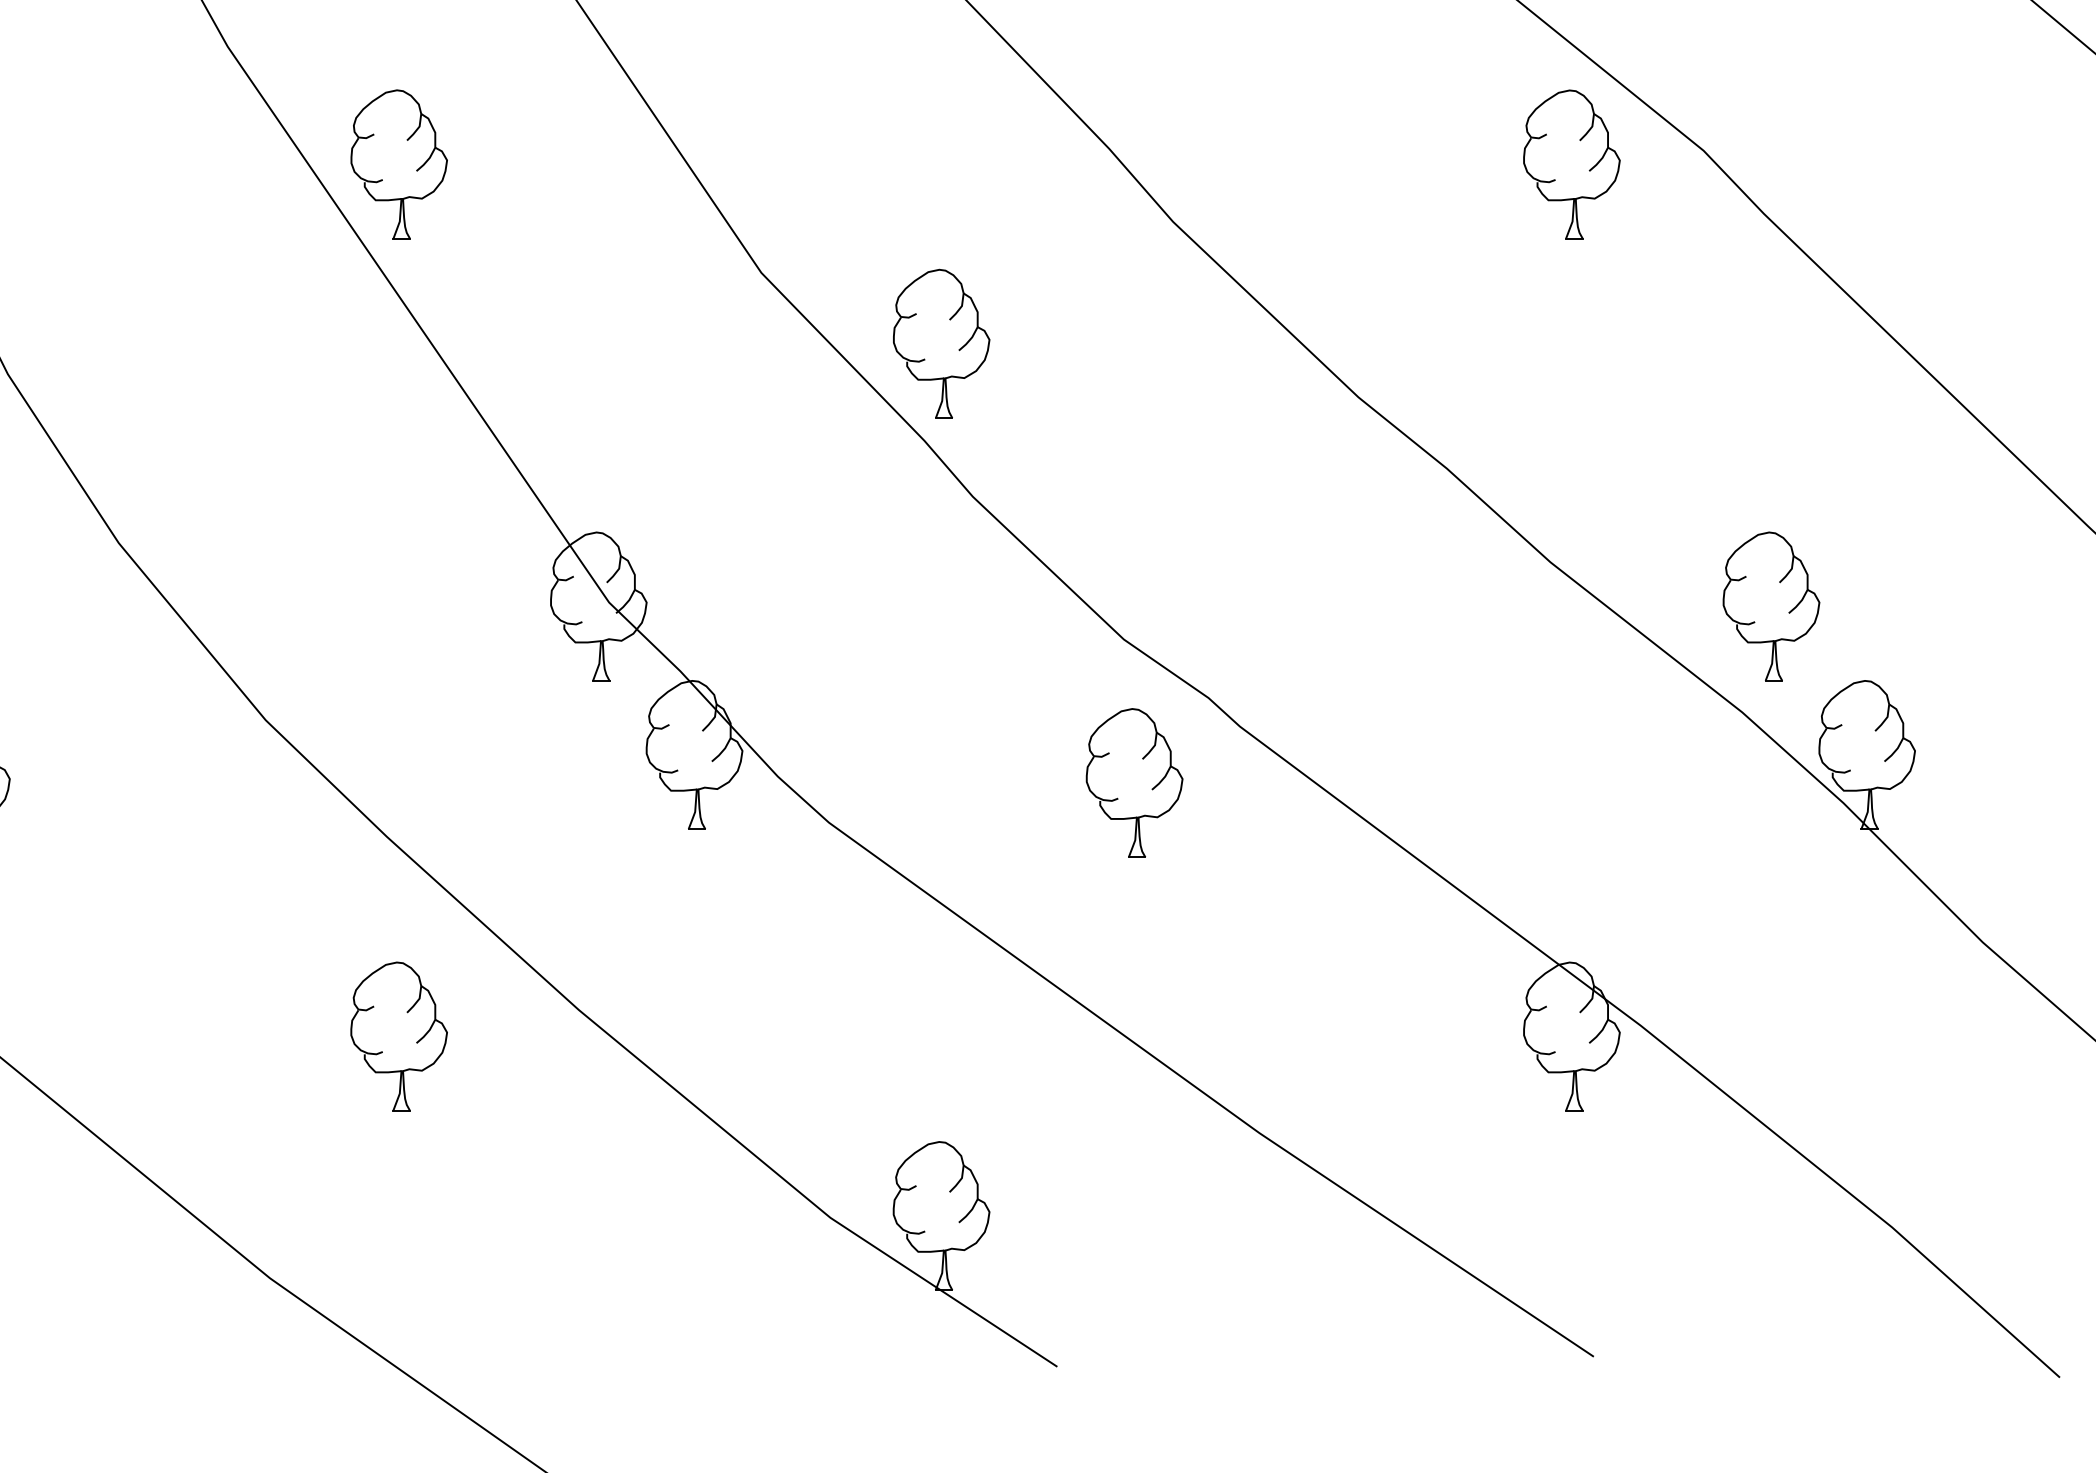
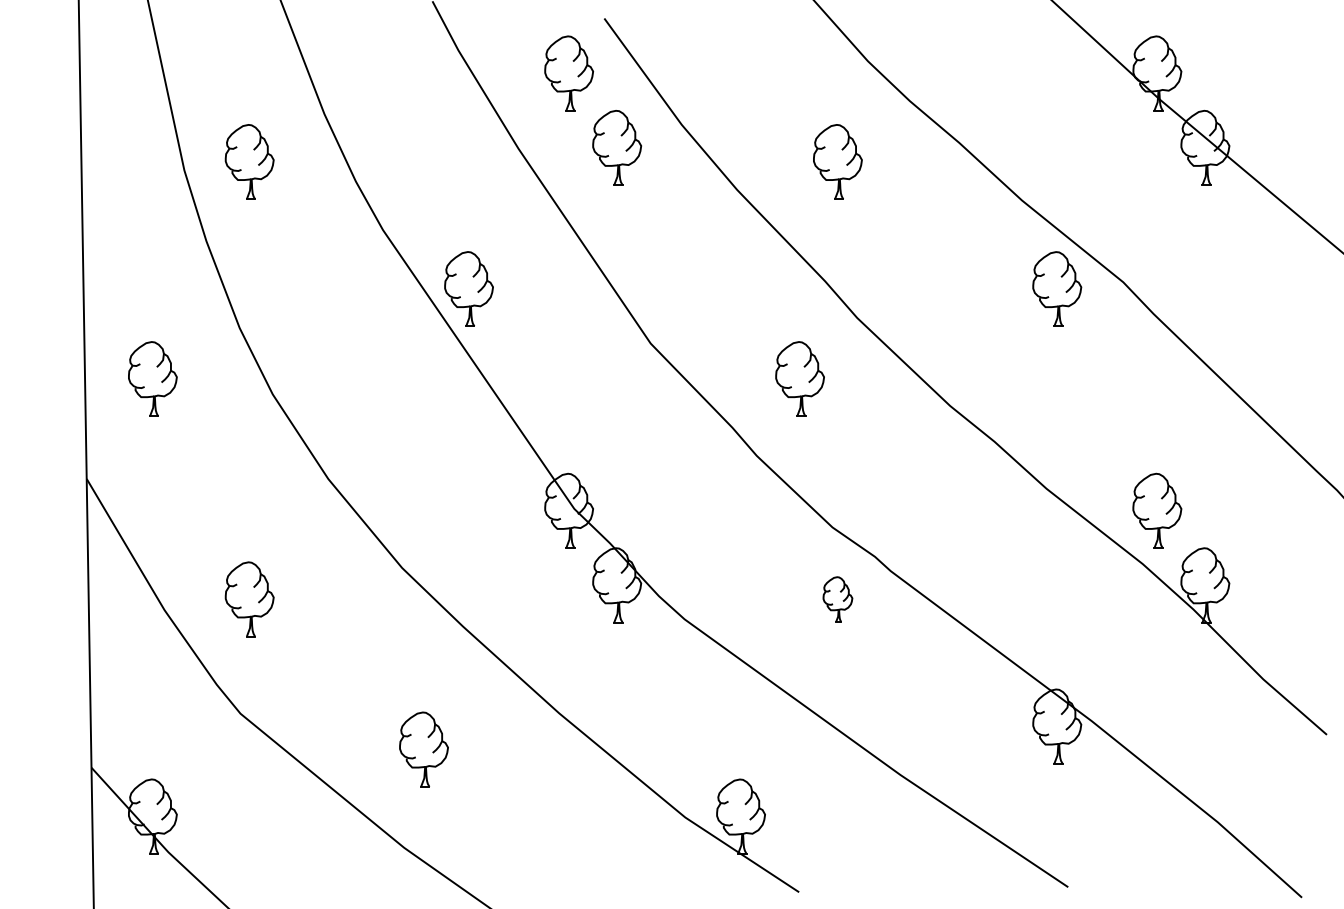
part: (940, 342) -> (799, 378), moved
part: (1133, 783) -> (837, 599), size x0.6
part: (398, 1036) -> (423, 749), moved

